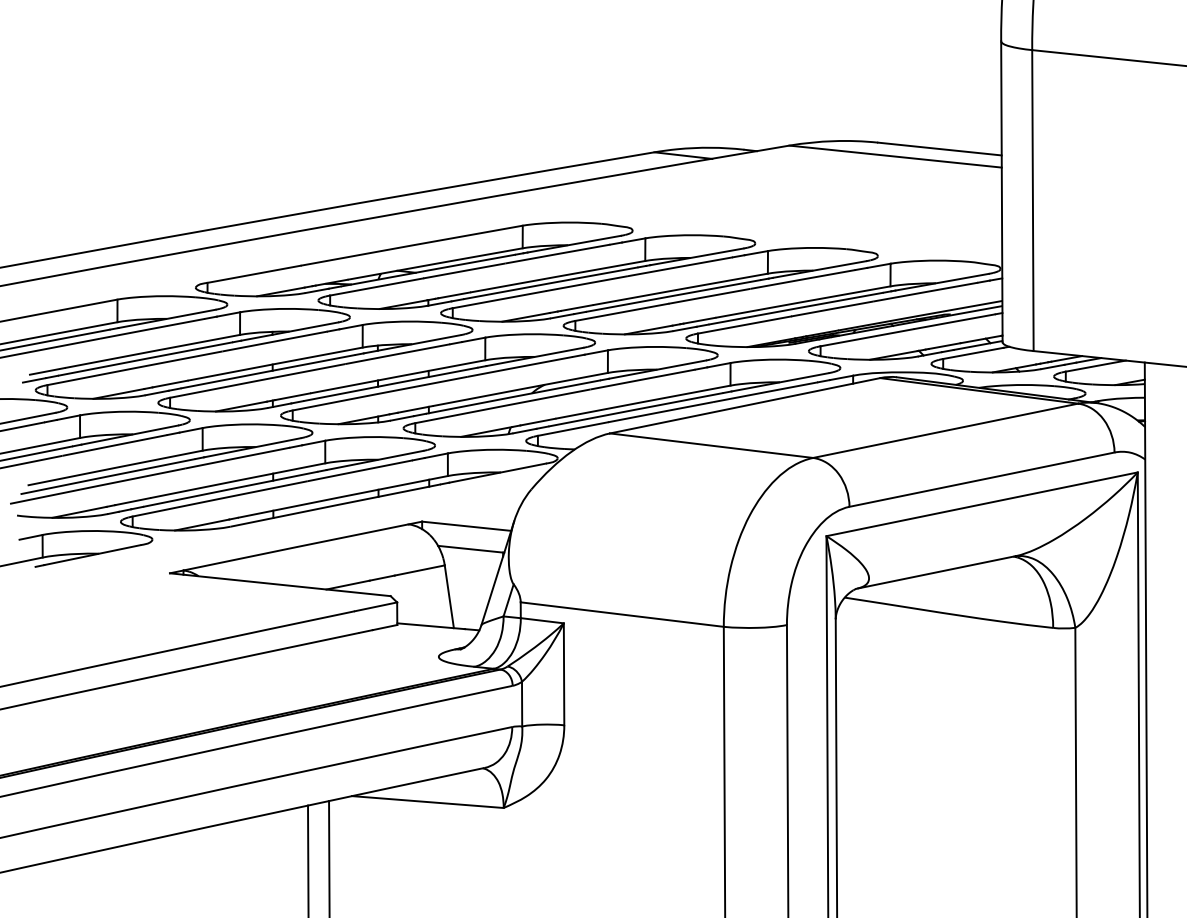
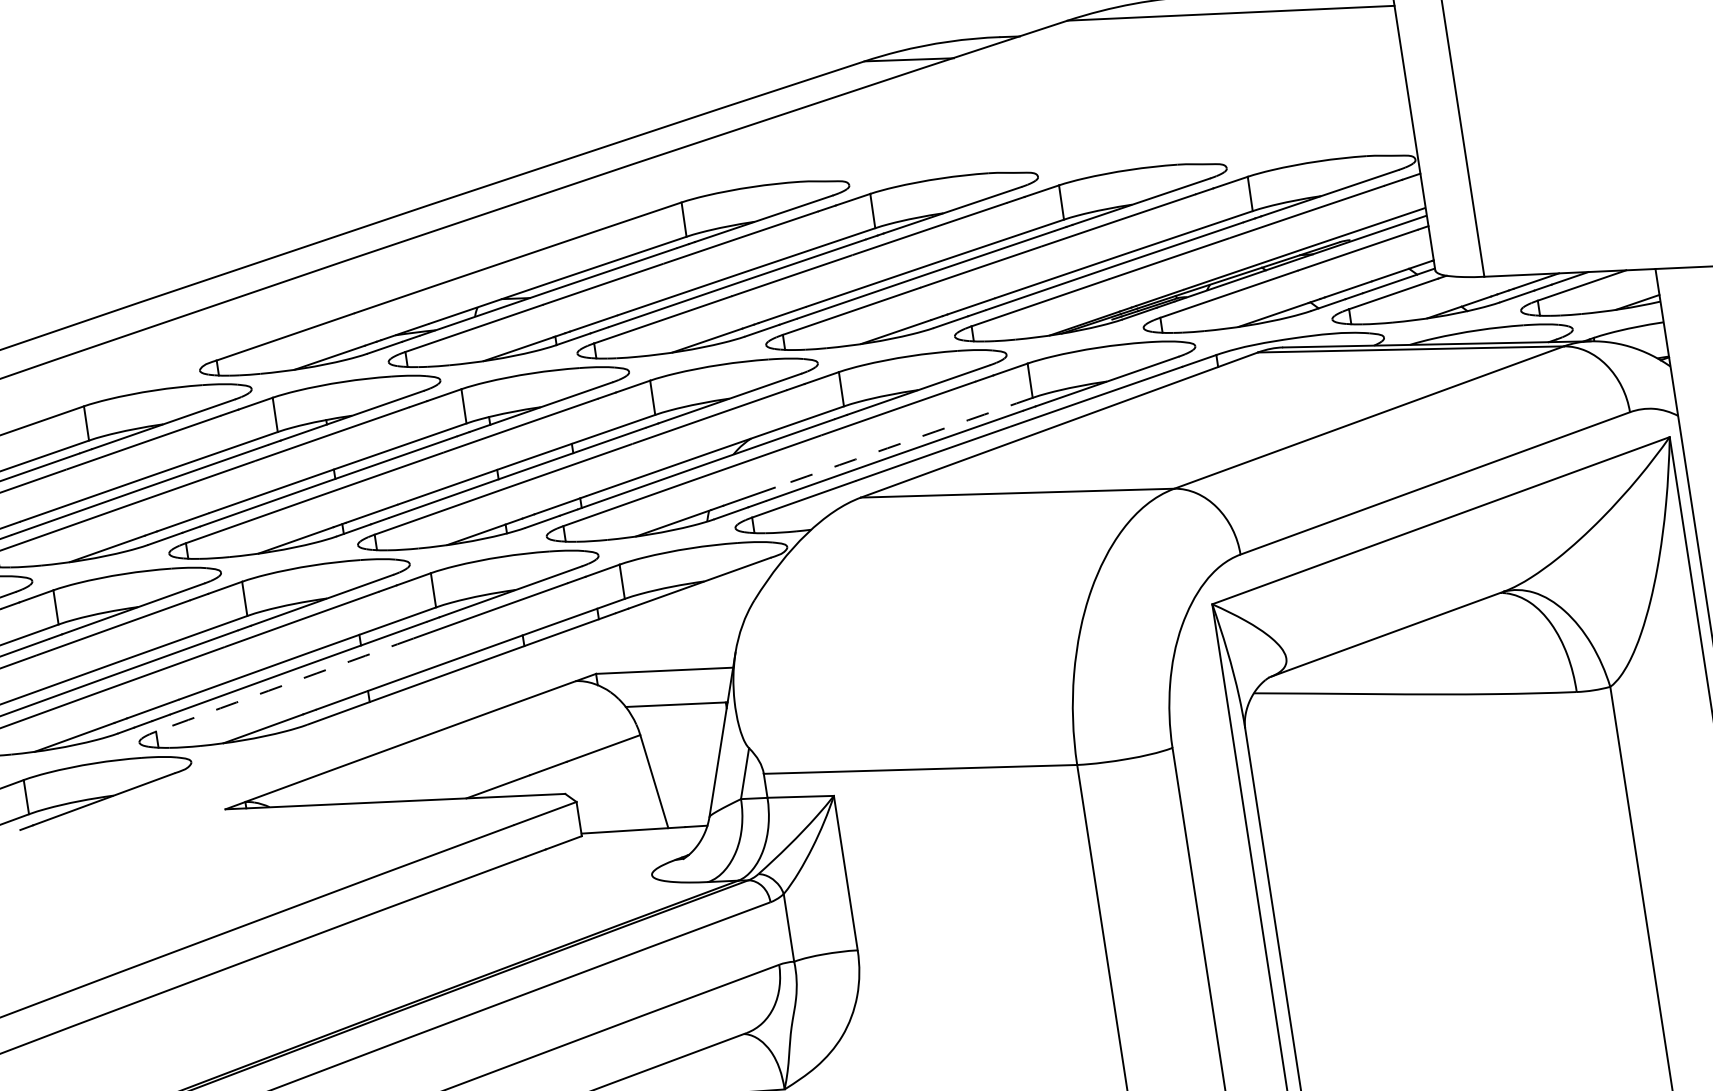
arc: (642, 402) -> (903, 443), solid -> dashed
arc: (220, 498) -> (285, 684), solid -> dashed

